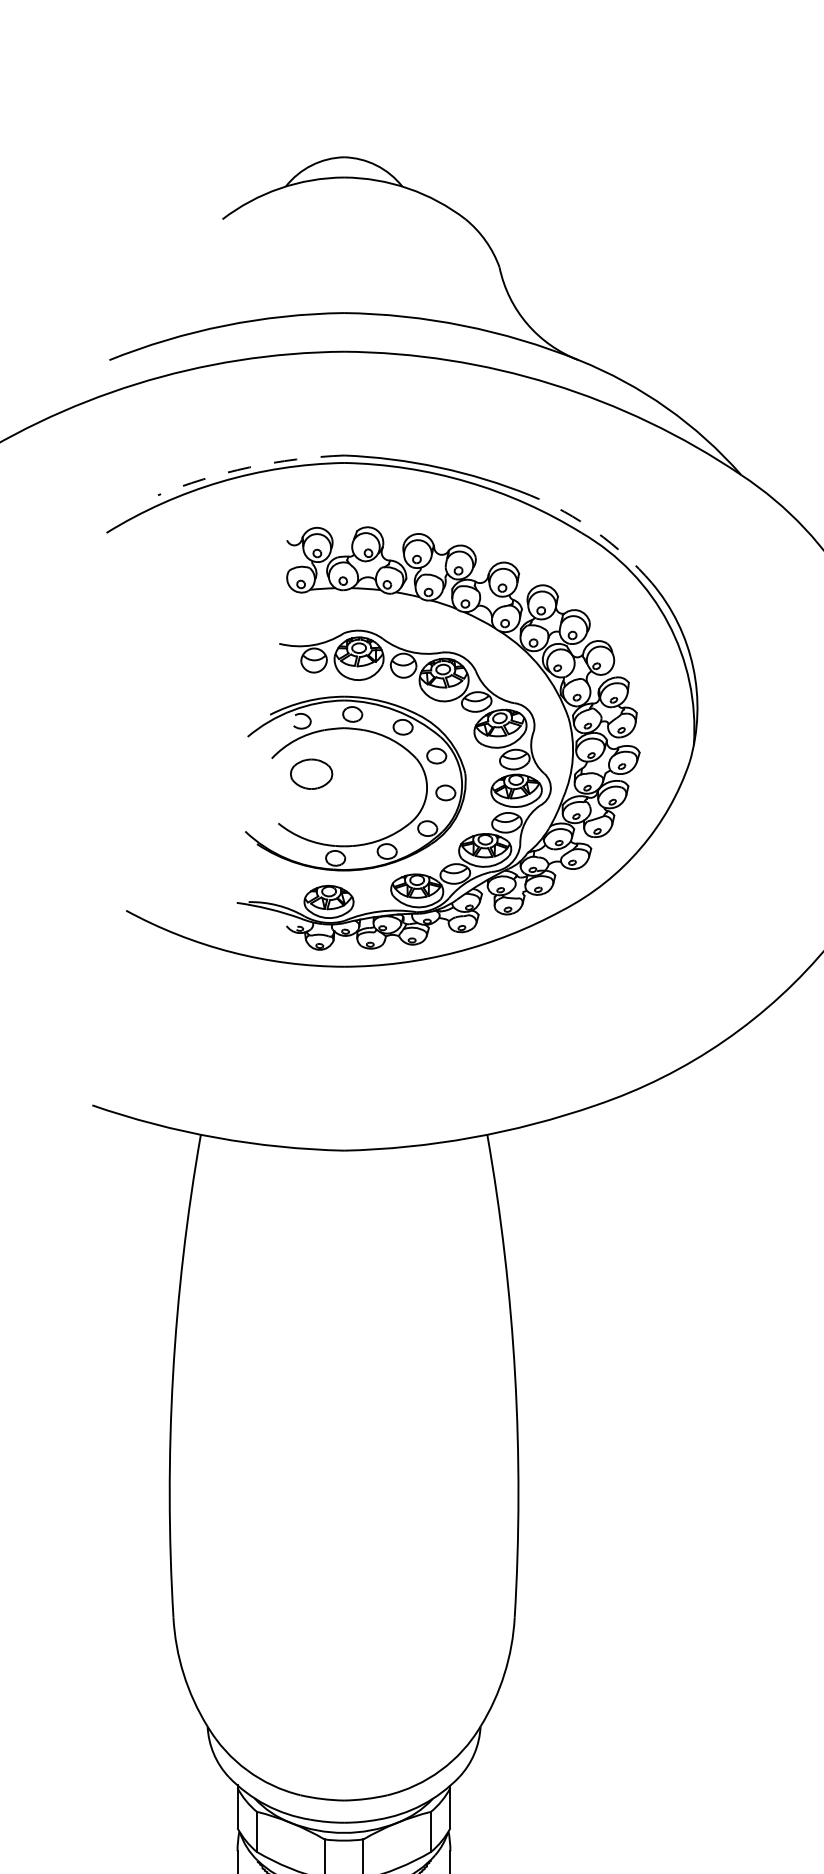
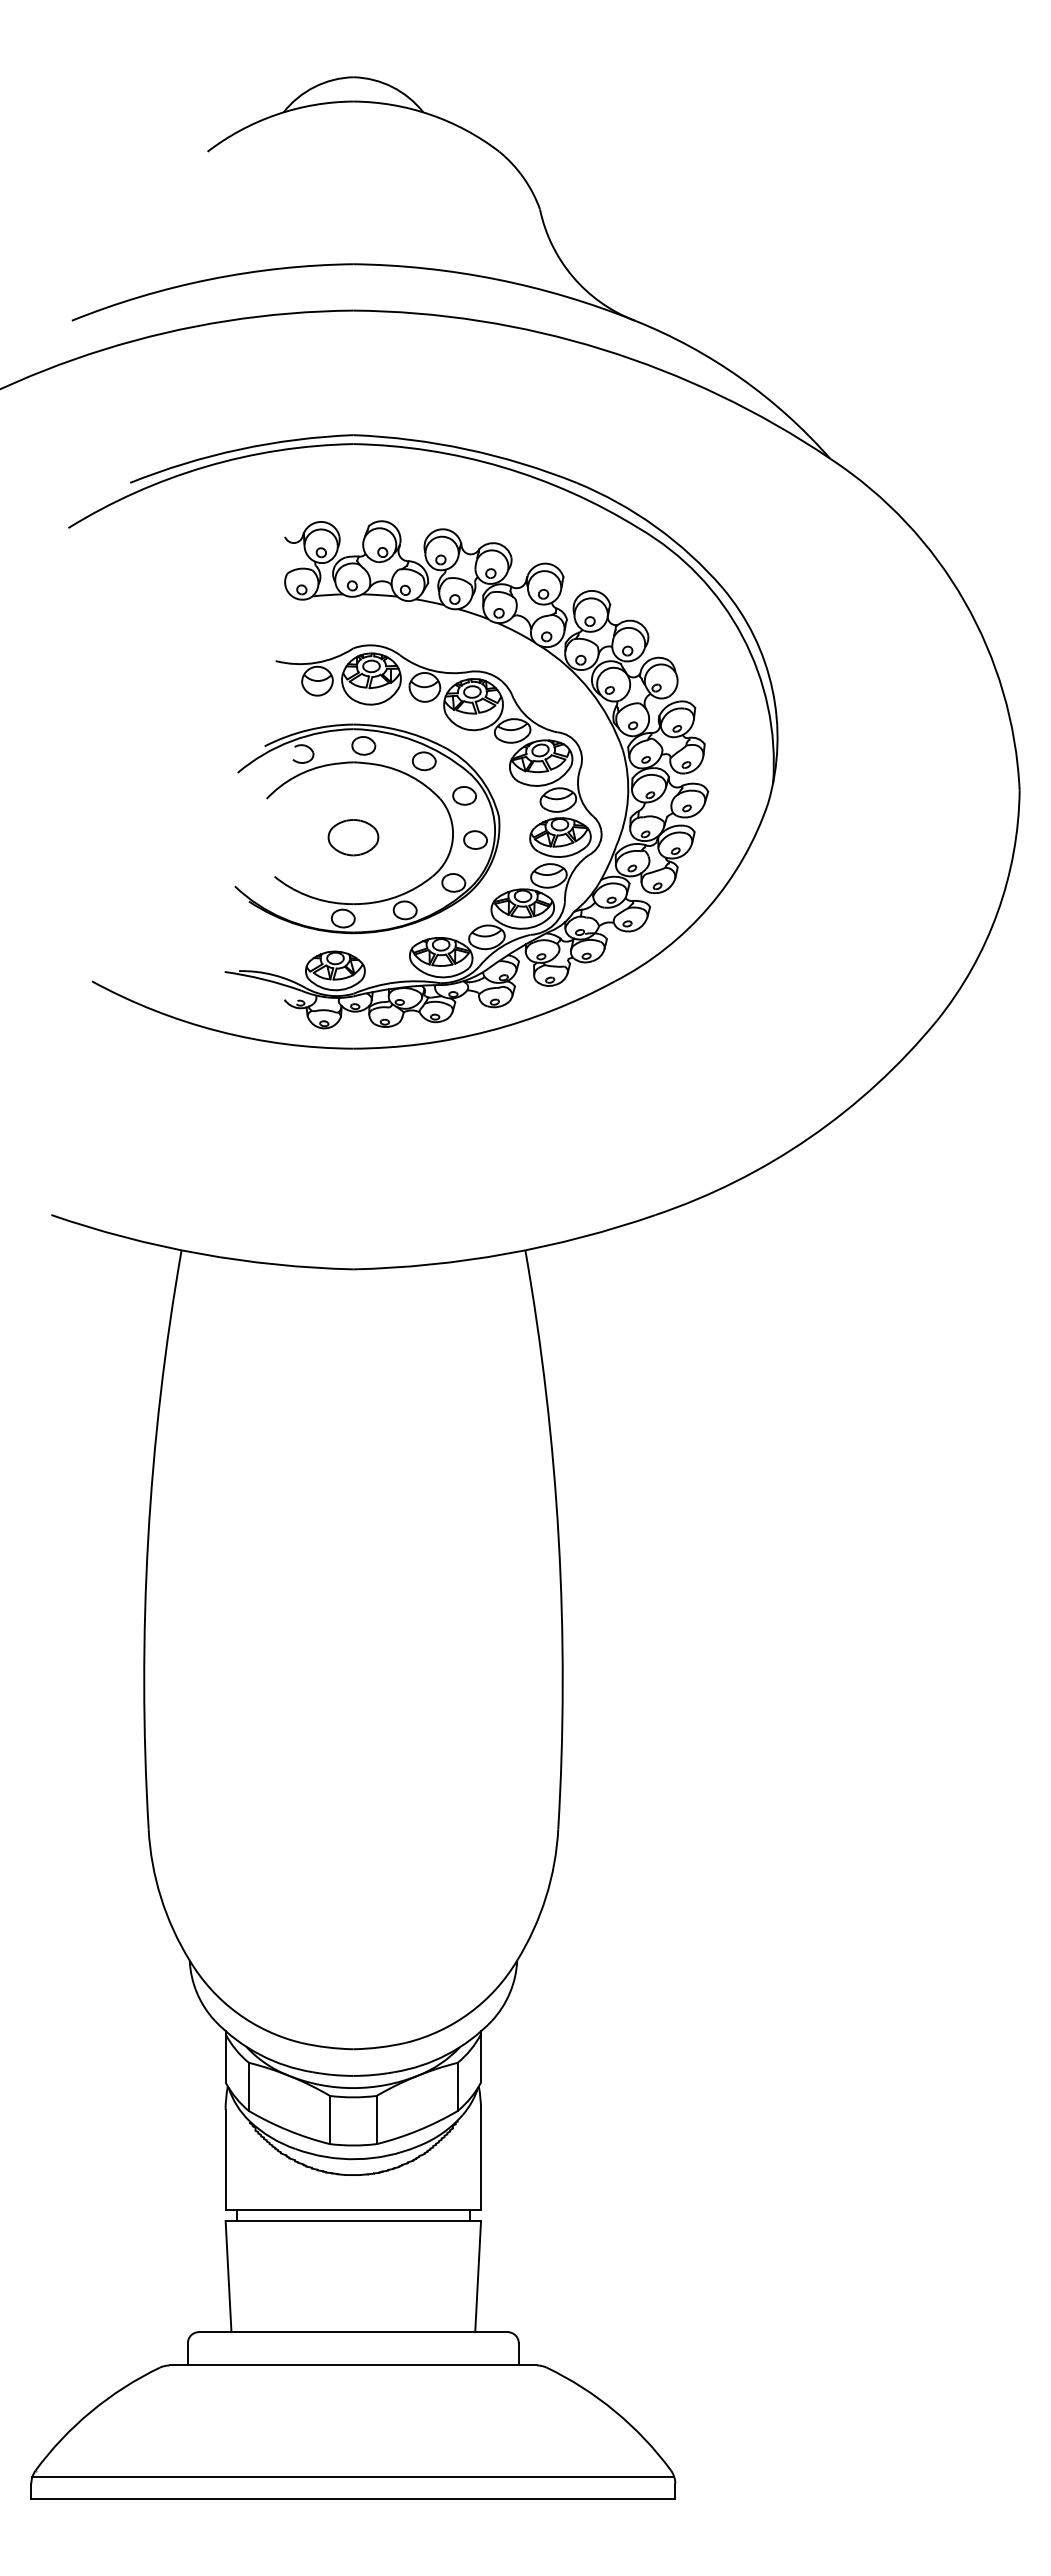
arc: (249, 467) -> (239, 449), dashed -> solid
arc: (595, 531) -> (655, 526), dashed -> solid
part: (311, 774) -> (353, 837), moved

